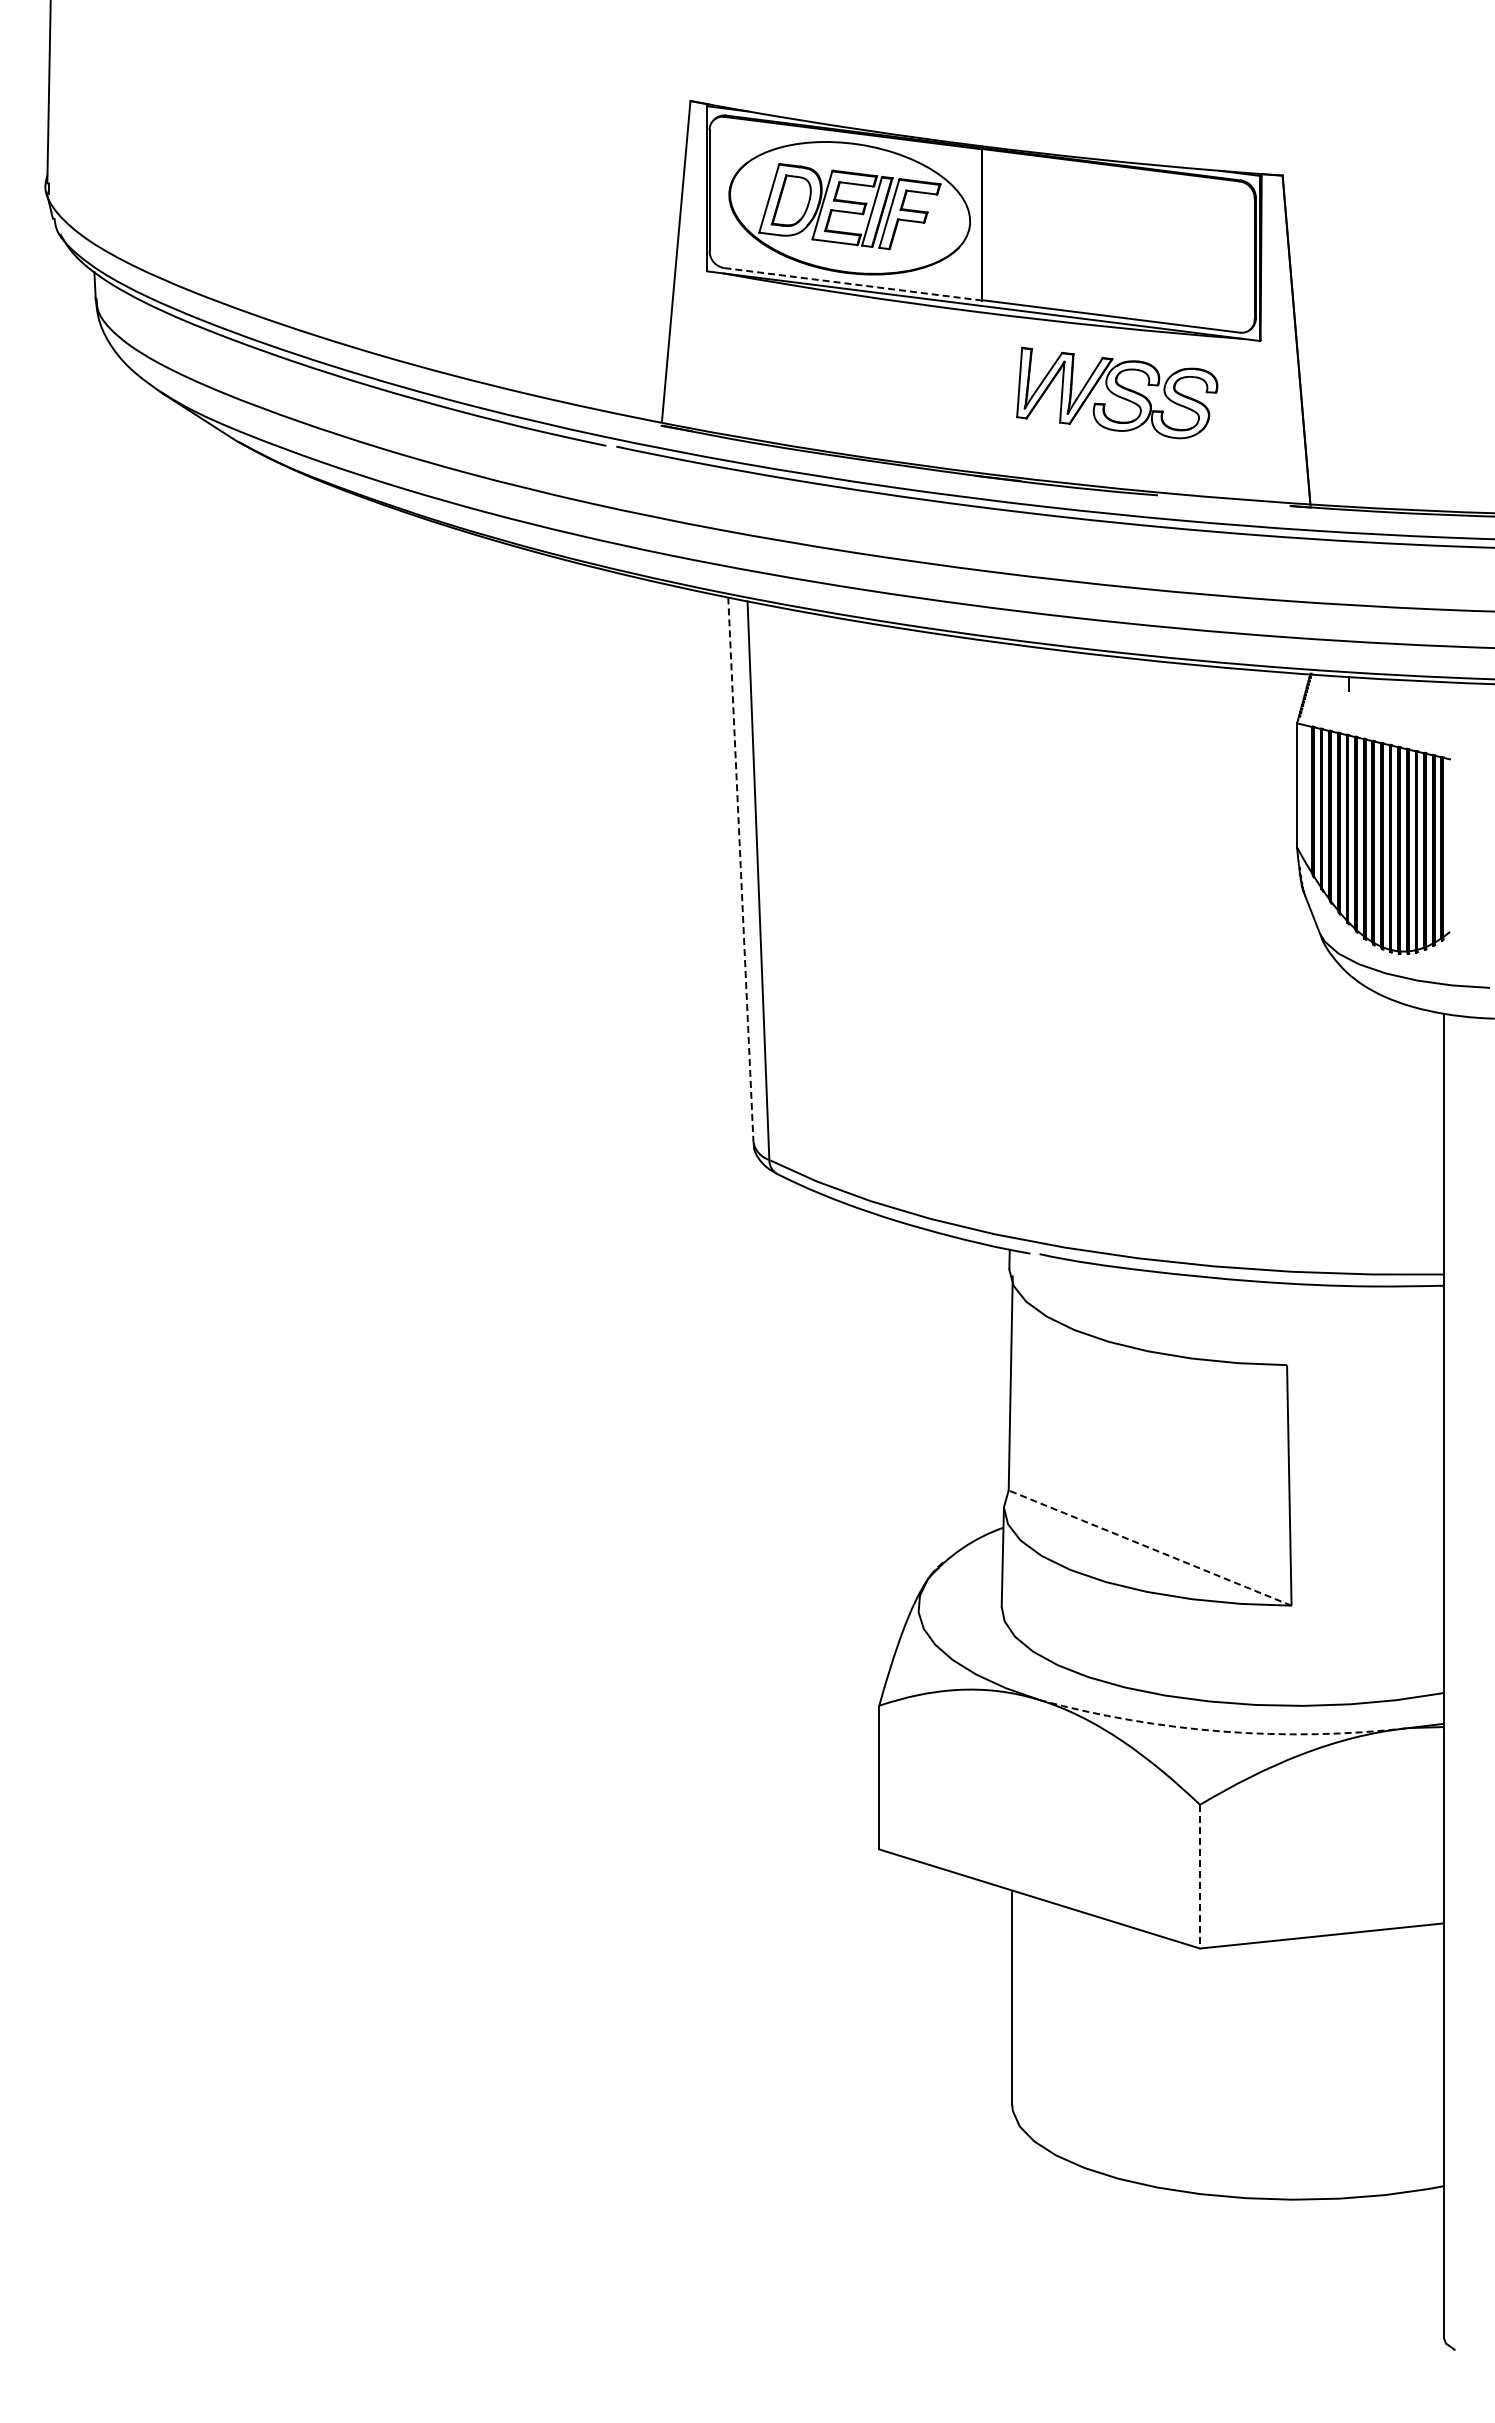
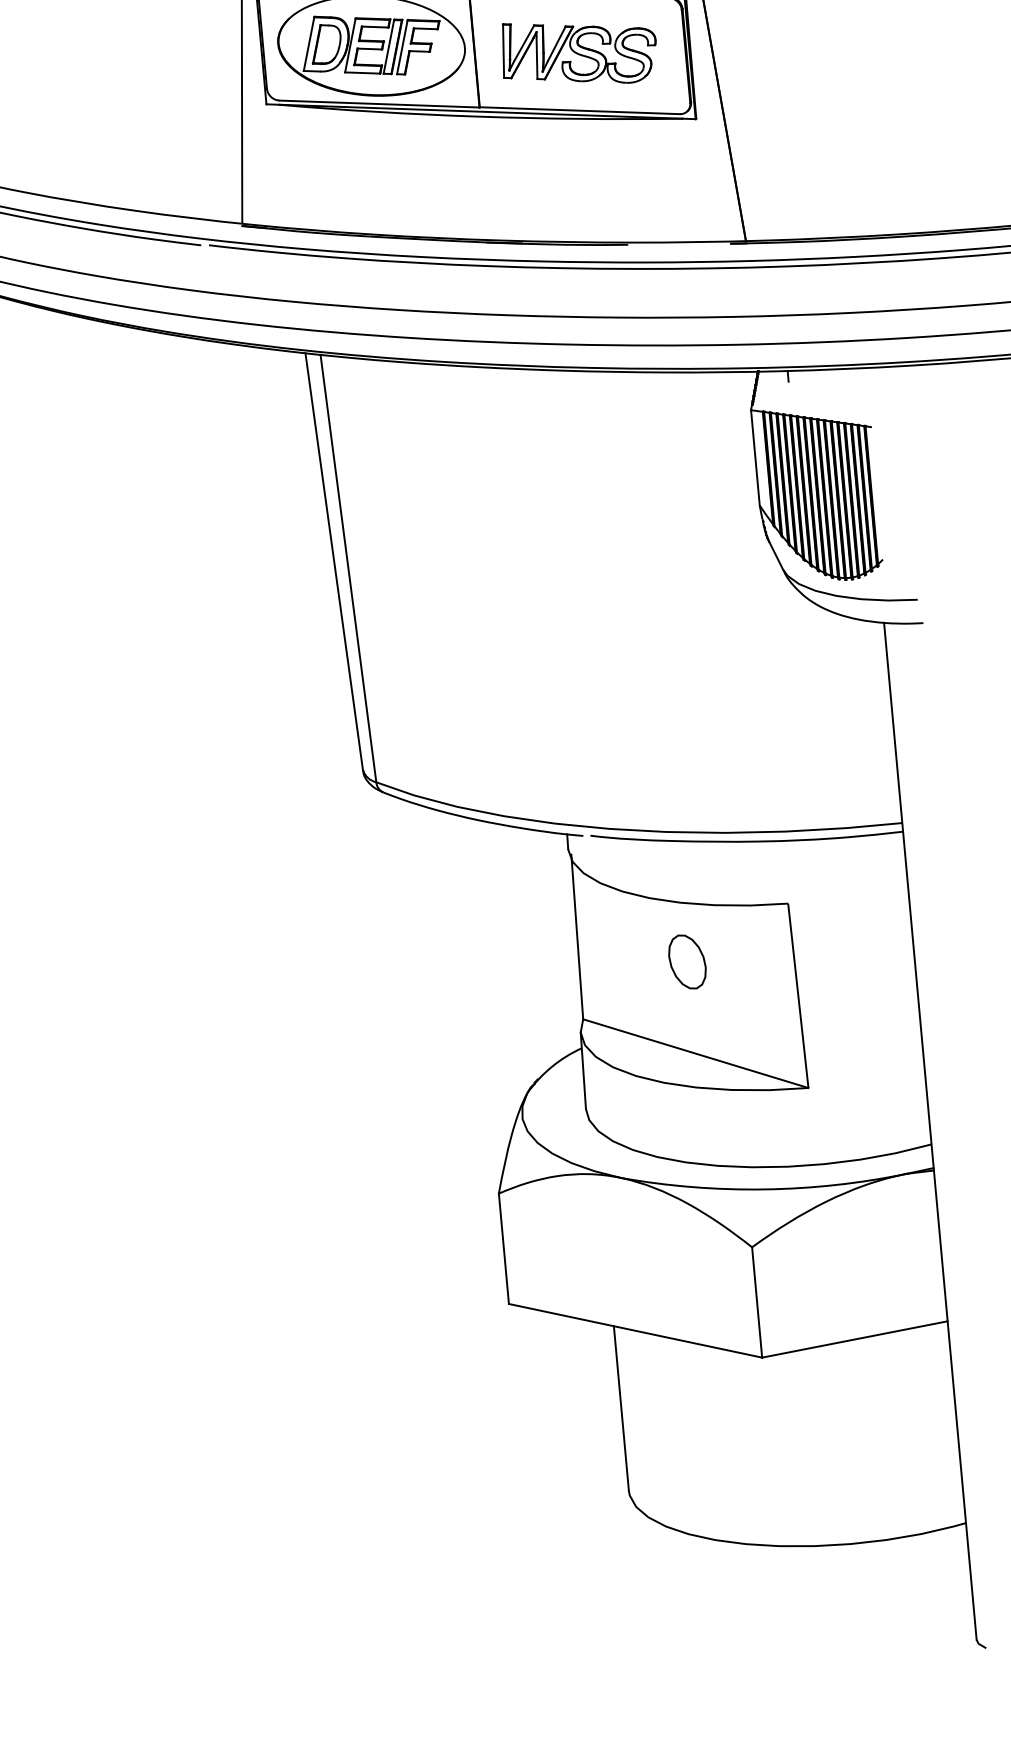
line: (853, 284) -> (379, 104), dashed -> solid
part: (1117, 392) -> (579, 51), moved
line: (740, 870) -> (333, 562), dashed -> solid
part: (1149, 1428) -> (686, 961), added
line: (1150, 1548) -> (696, 1053), dashed -> solid
arc: (1222, 1731) -> (764, 1189), dashed -> solid
line: (1200, 1876) -> (757, 1302), dashed -> solid

